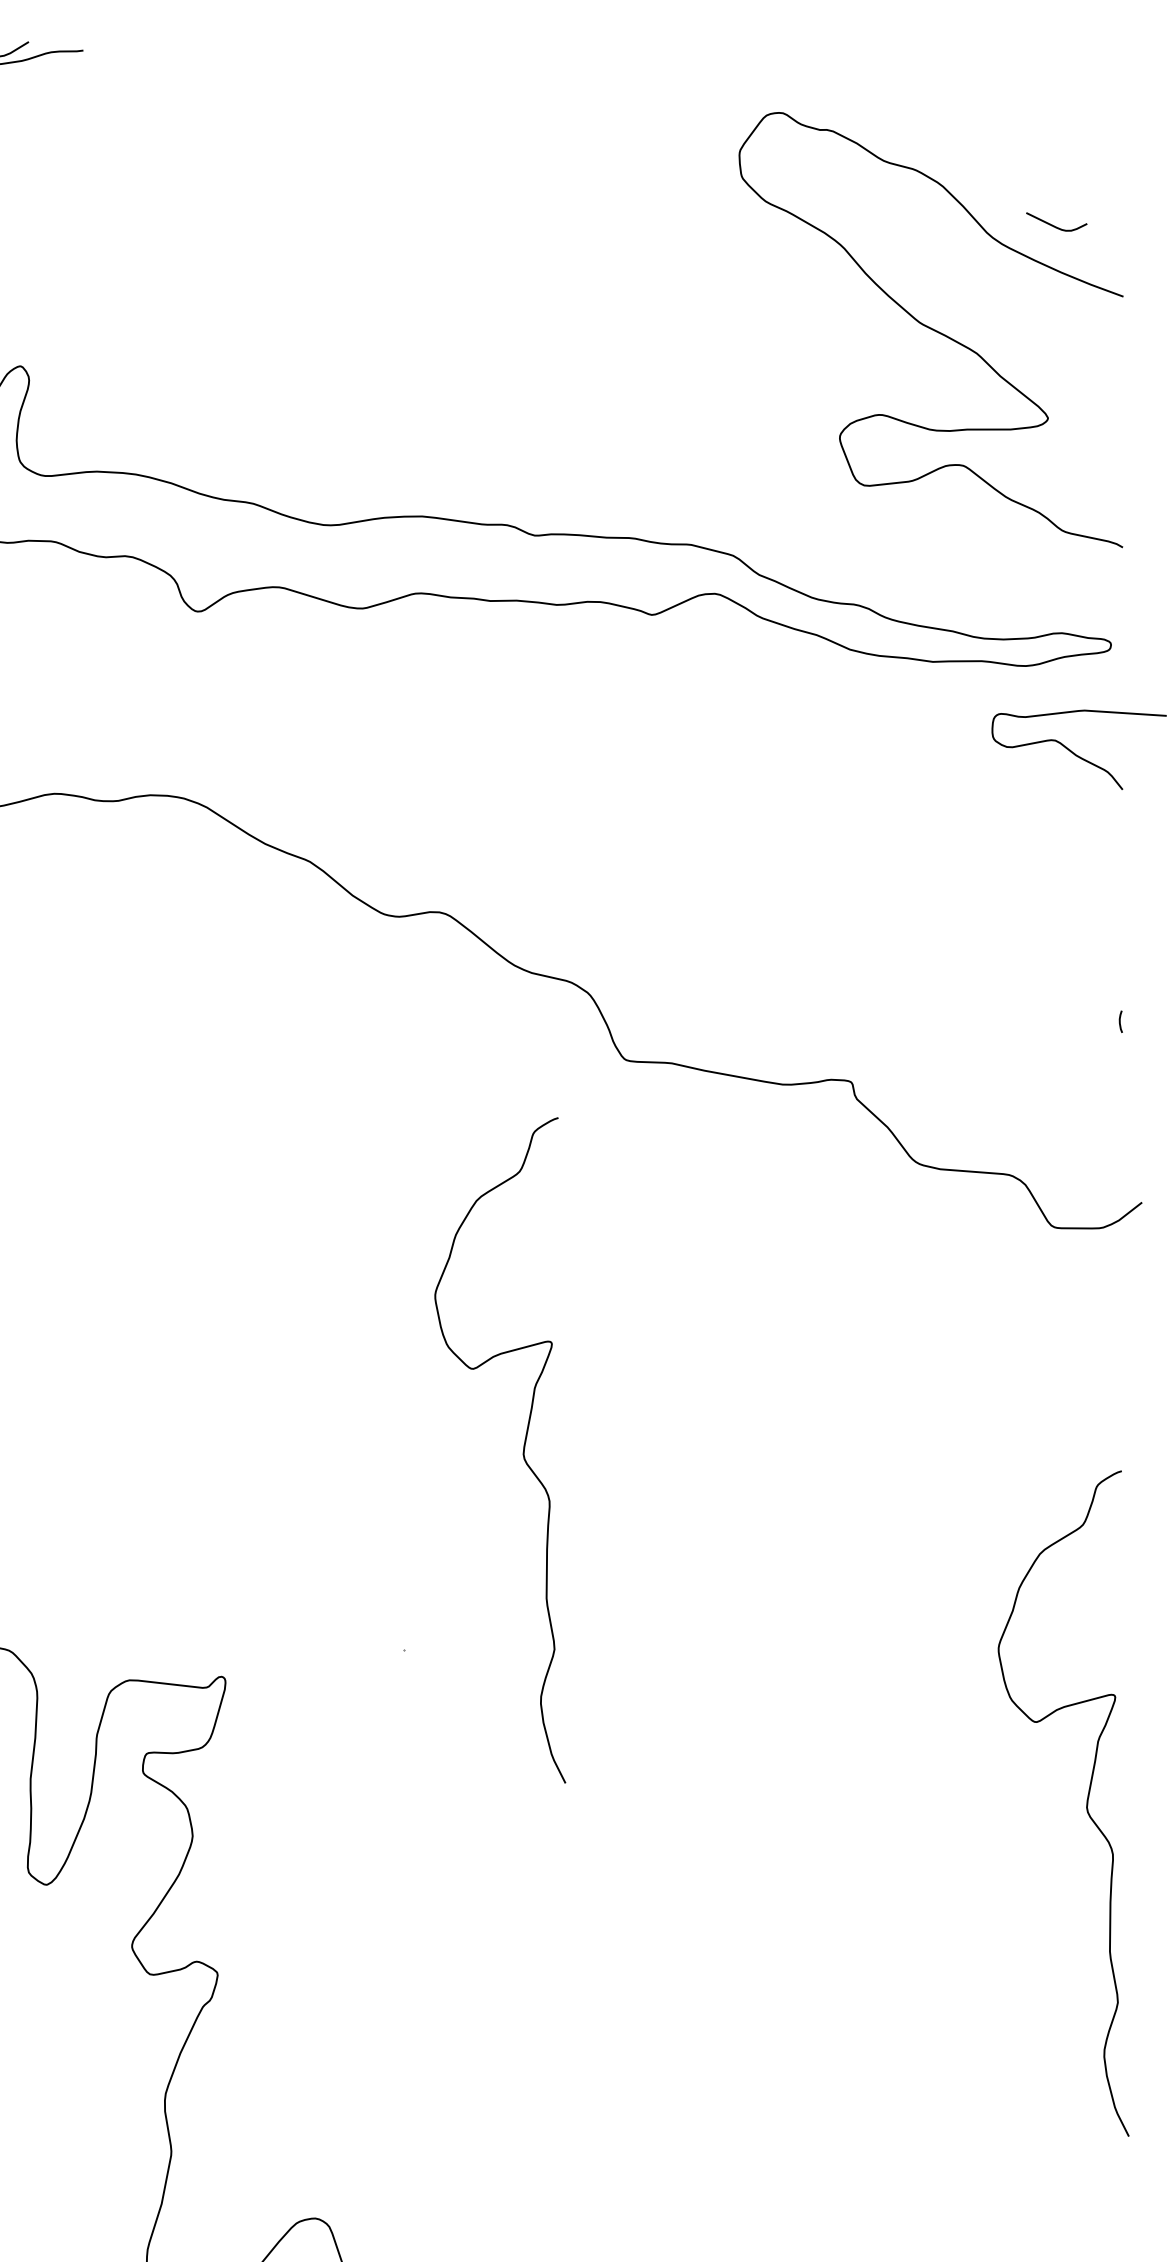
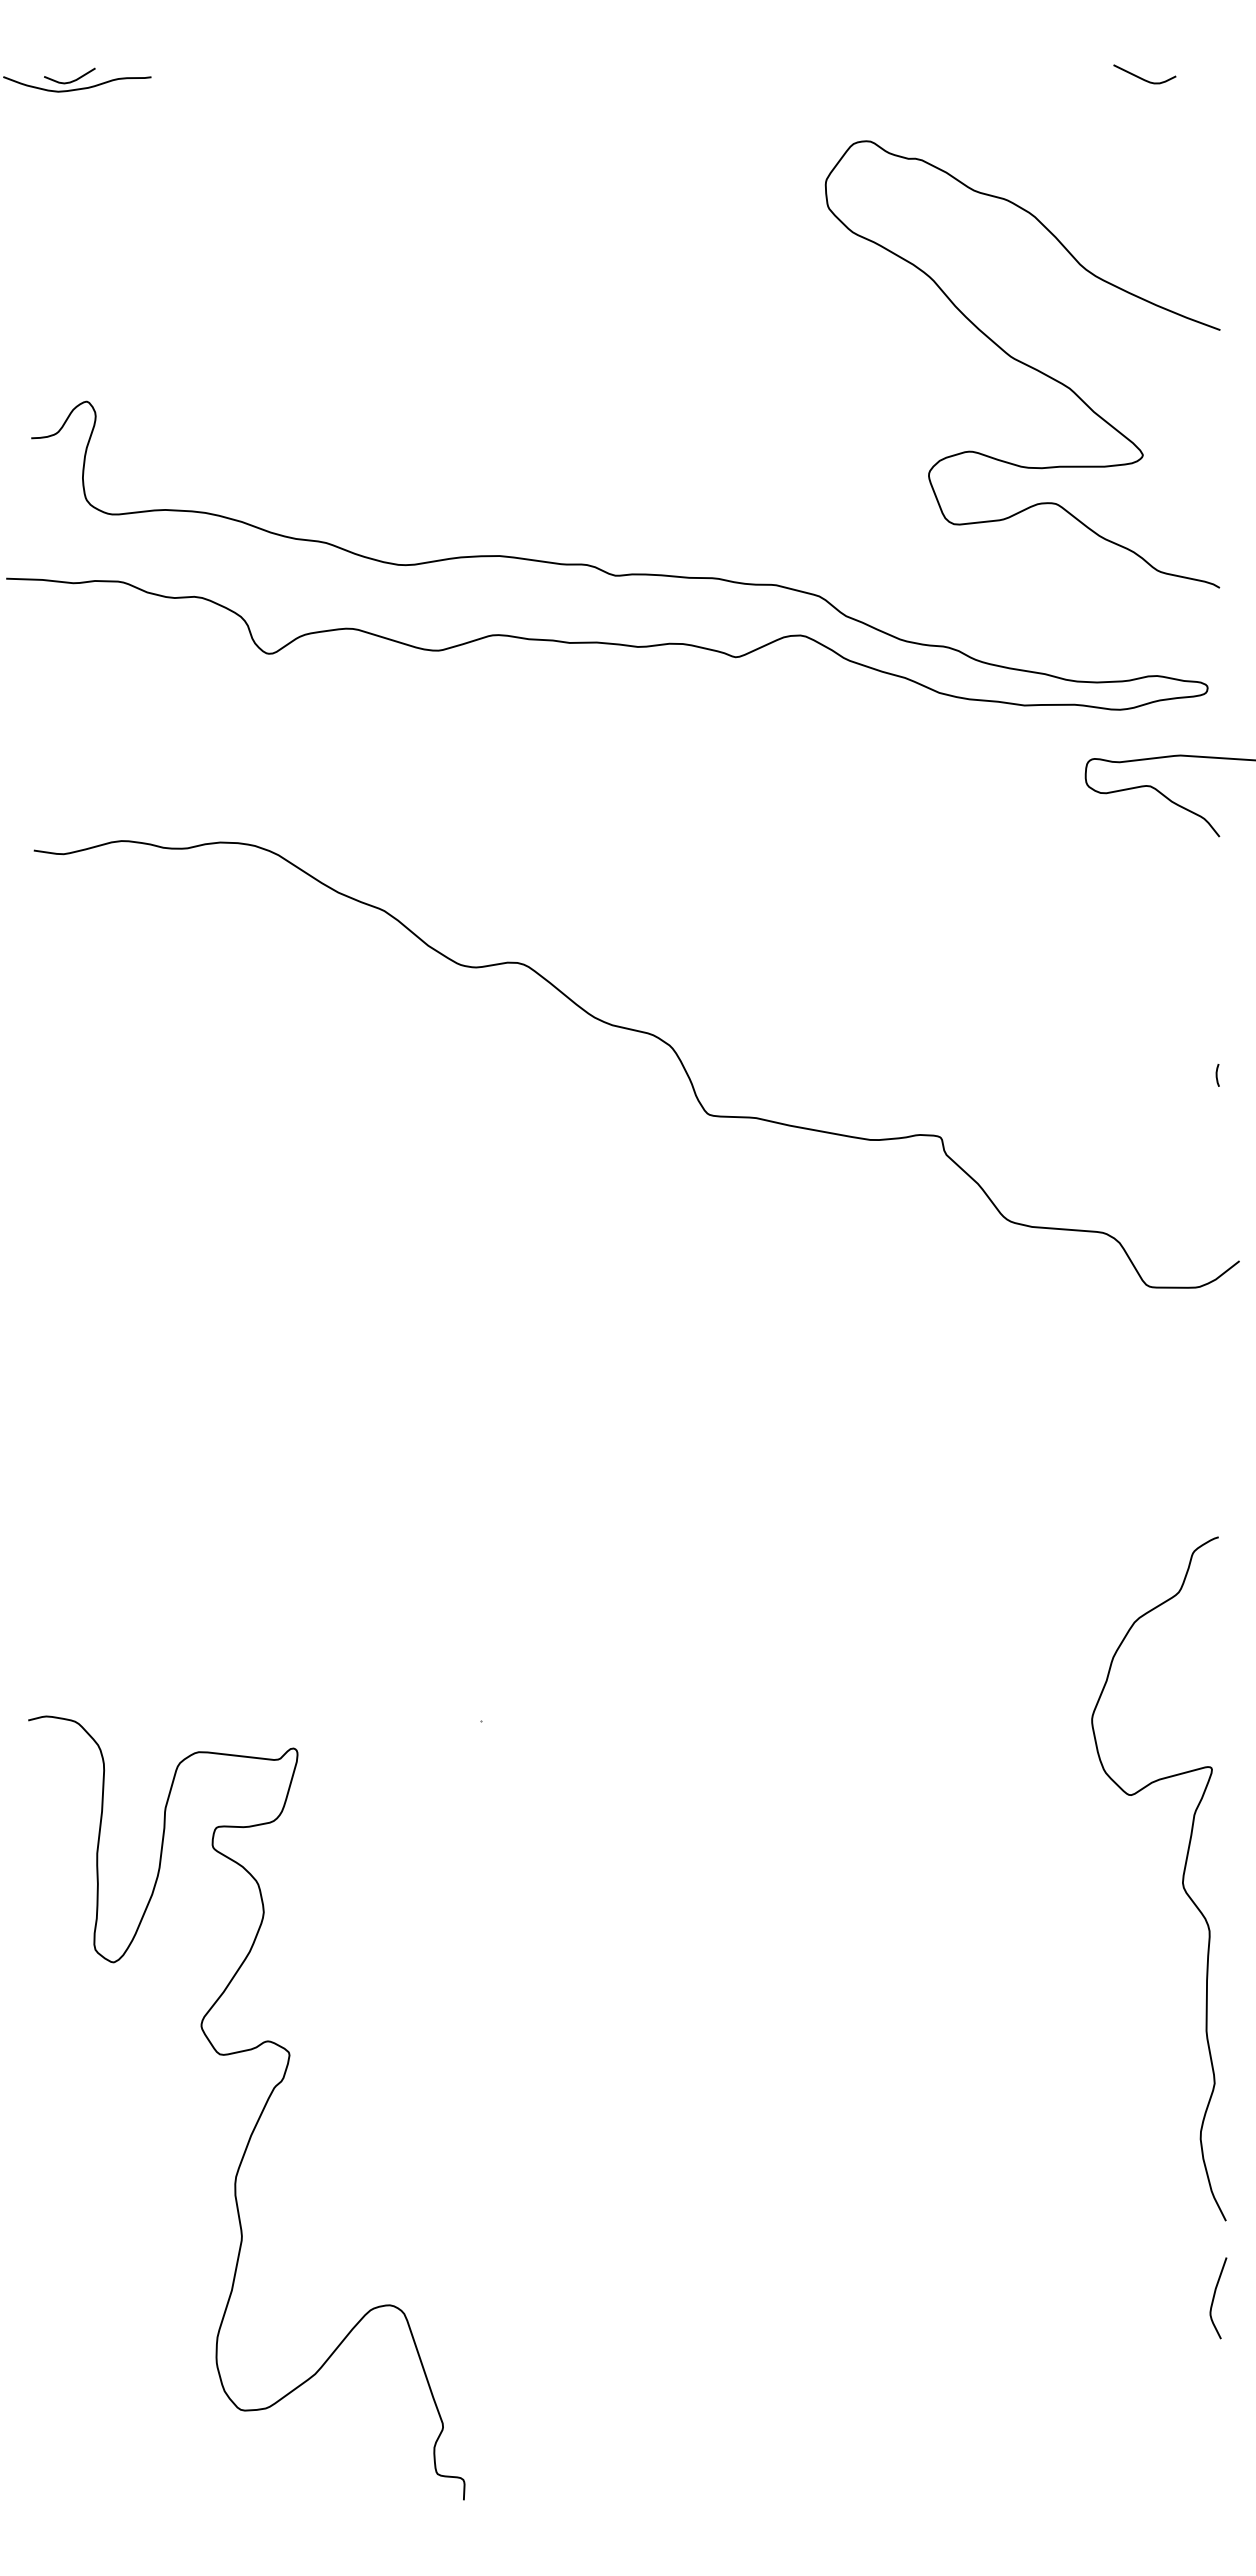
curve: (1055, 225) -> (1143, 78), moved
curve: (523, 1450) -> (603, 1515), removed
curve: (1117, 2211) -> (1214, 2298), added

